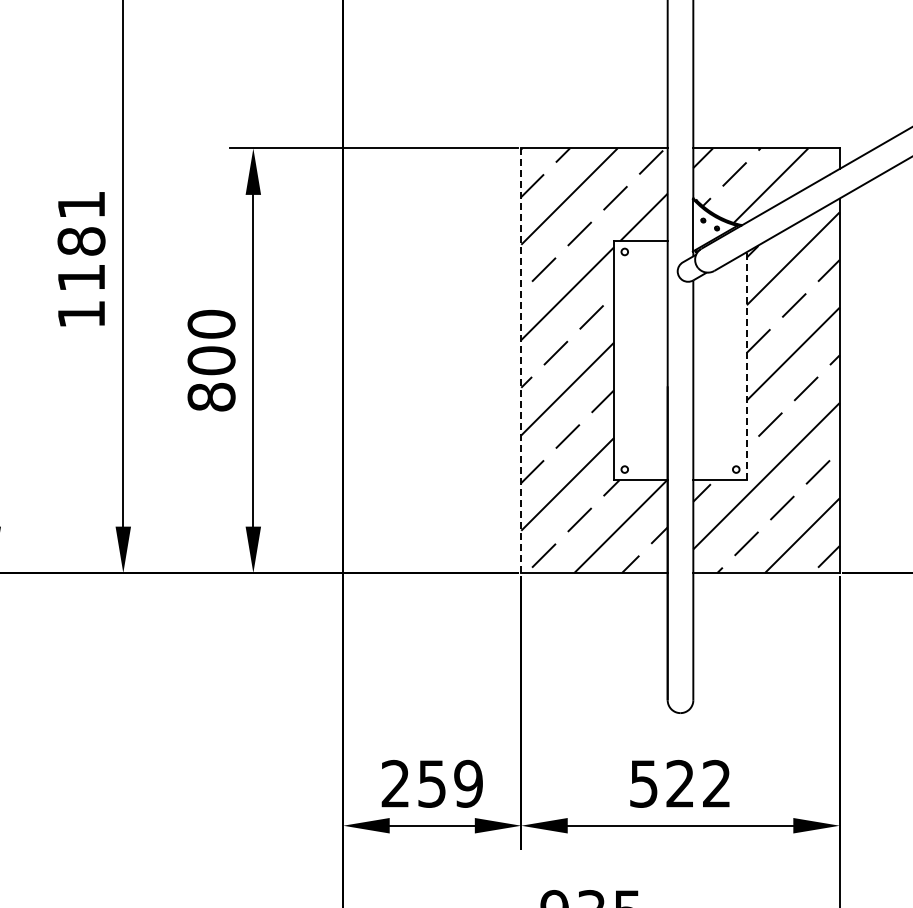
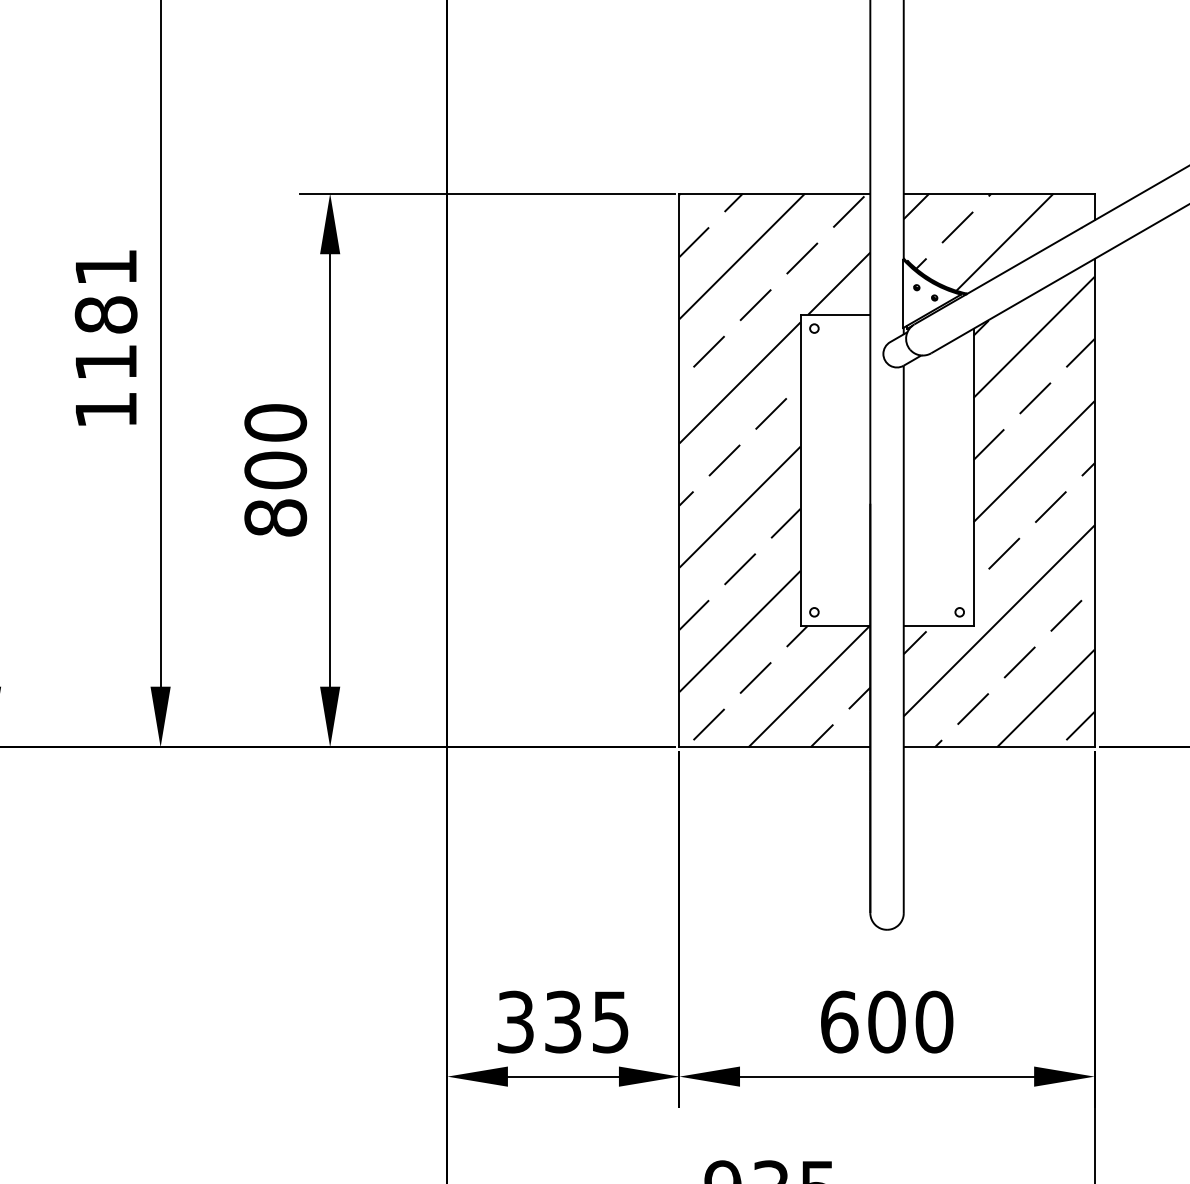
line: (521, 360) -> (679, 470), dashed -> solid
line: (746, 365) -> (973, 476), dashed -> solid
text: (431, 783) -> (562, 1021), 259 -> 335
text: (680, 783) -> (887, 1021), 522 -> 600

